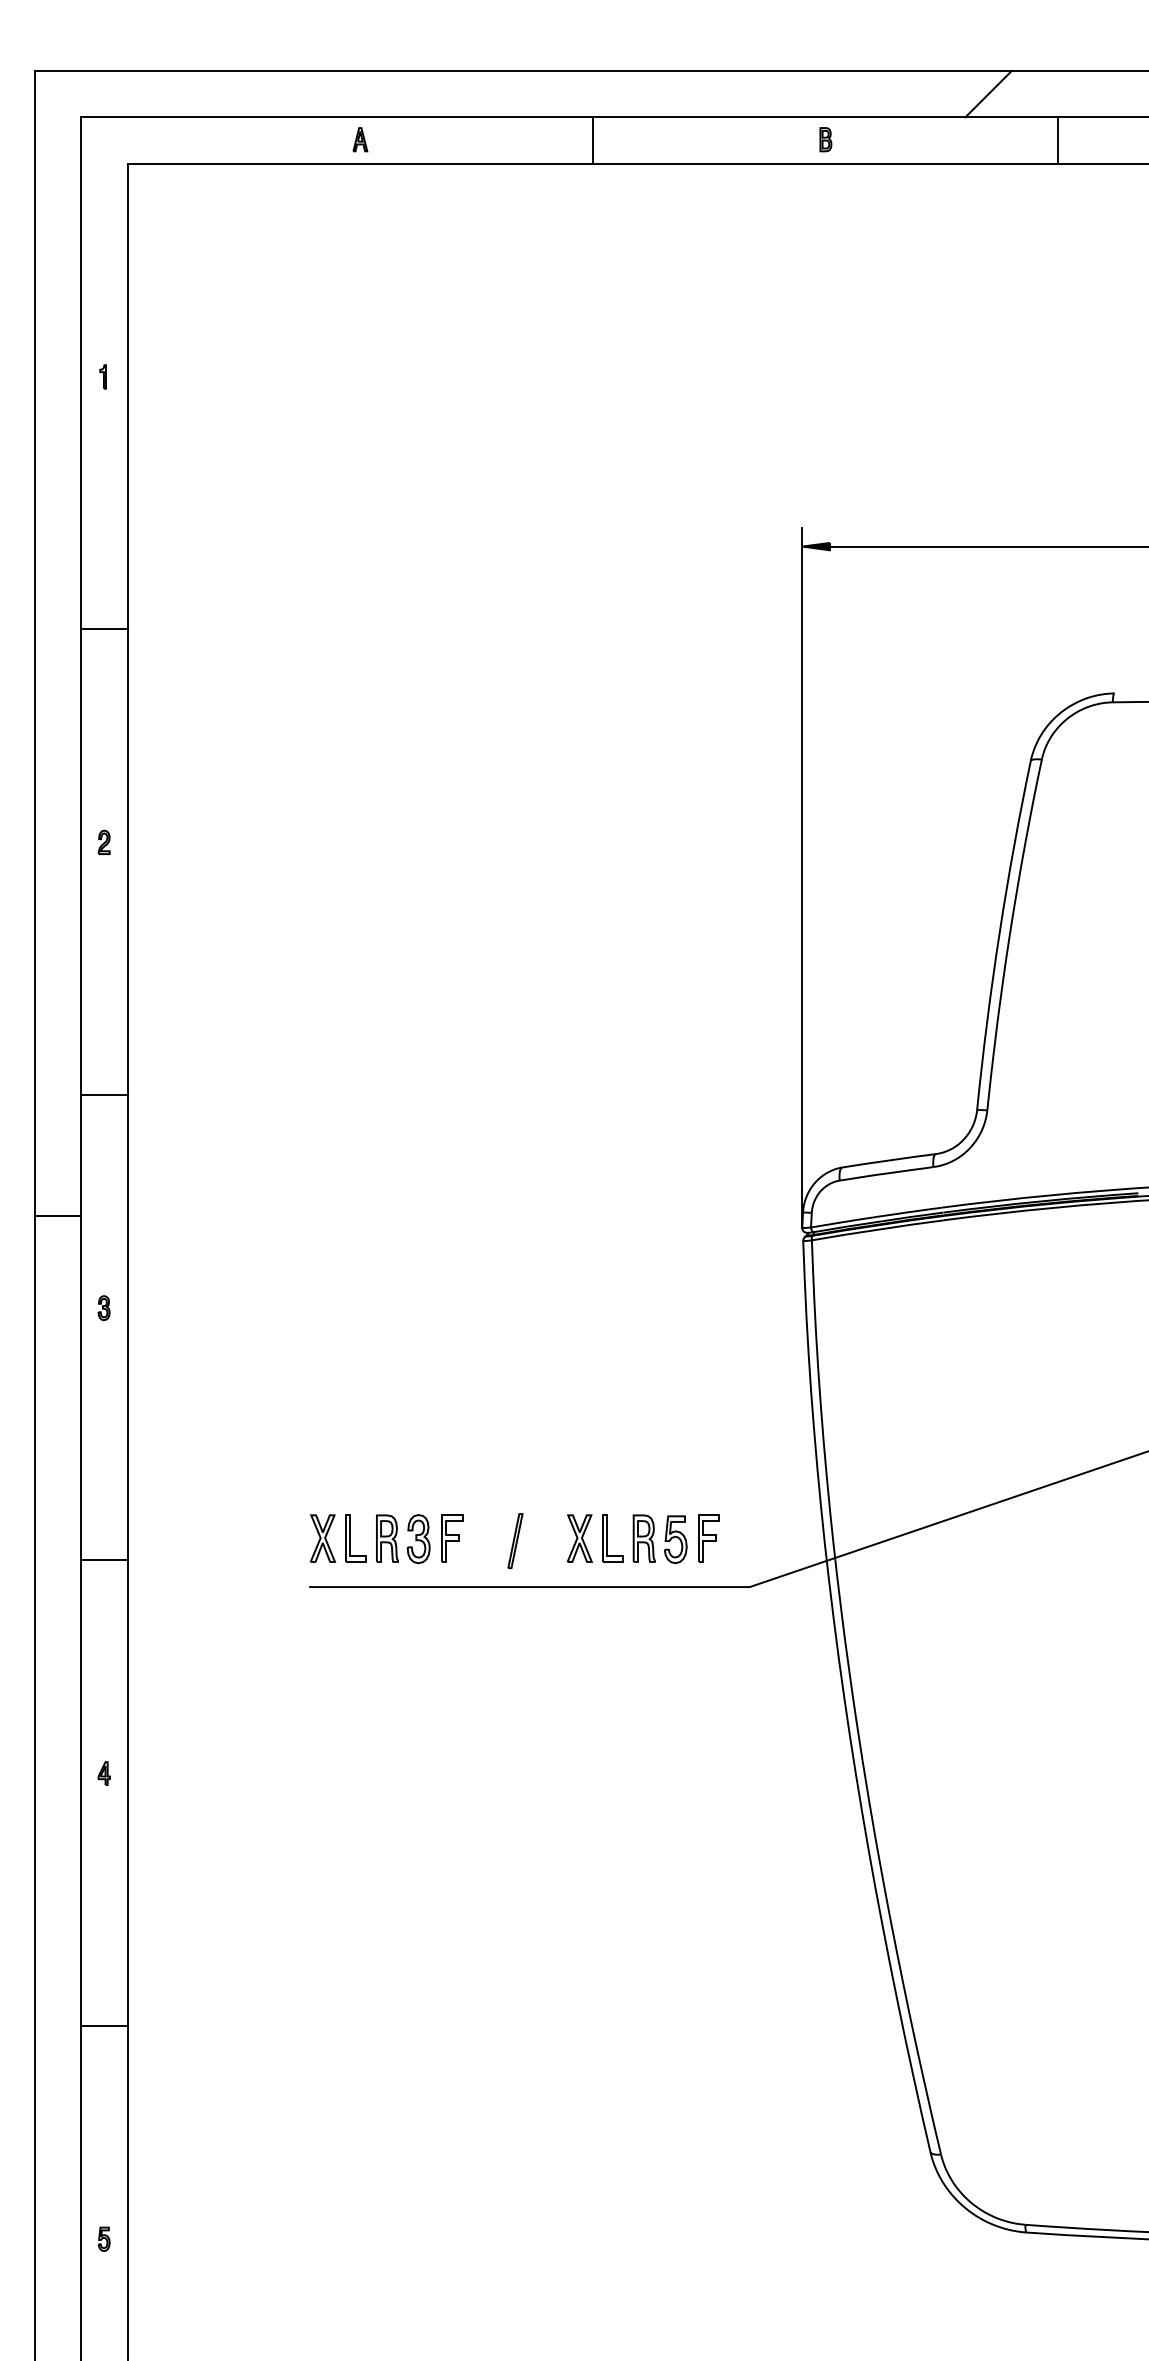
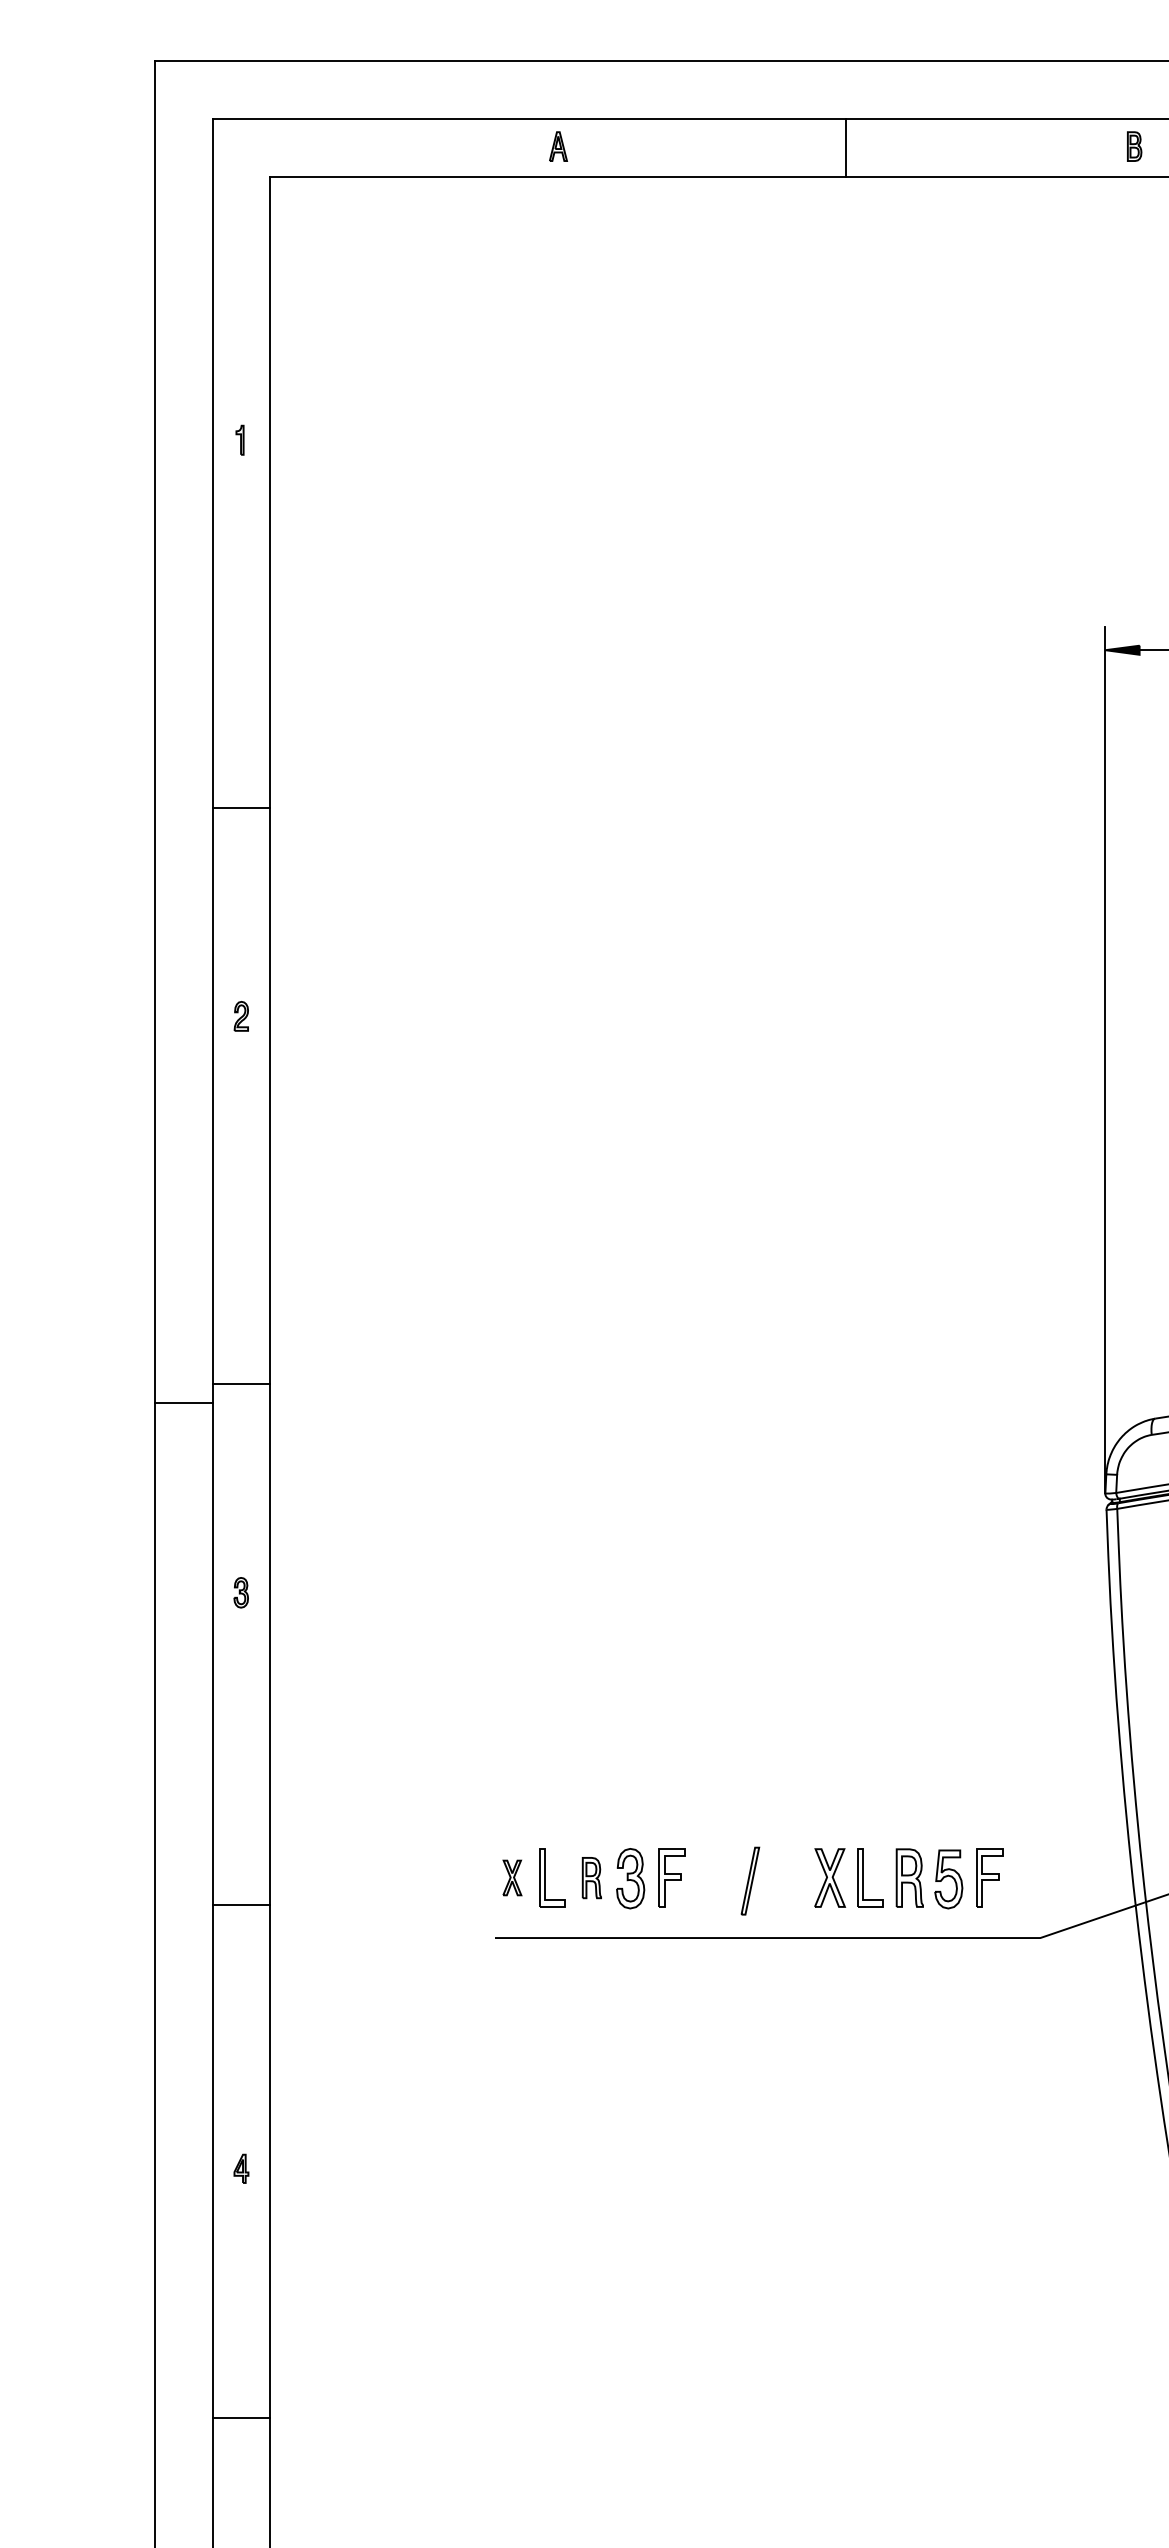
line: (104, 629) -> (241, 808), moved
line: (104, 1094) -> (241, 1384), moved
line: (57, 1215) -> (183, 1402), moved
part: (323, 1538) -> (512, 1877), size x0.6
part: (387, 1538) -> (592, 1877), size x0.7
line: (104, 2025) -> (241, 2417), moved

